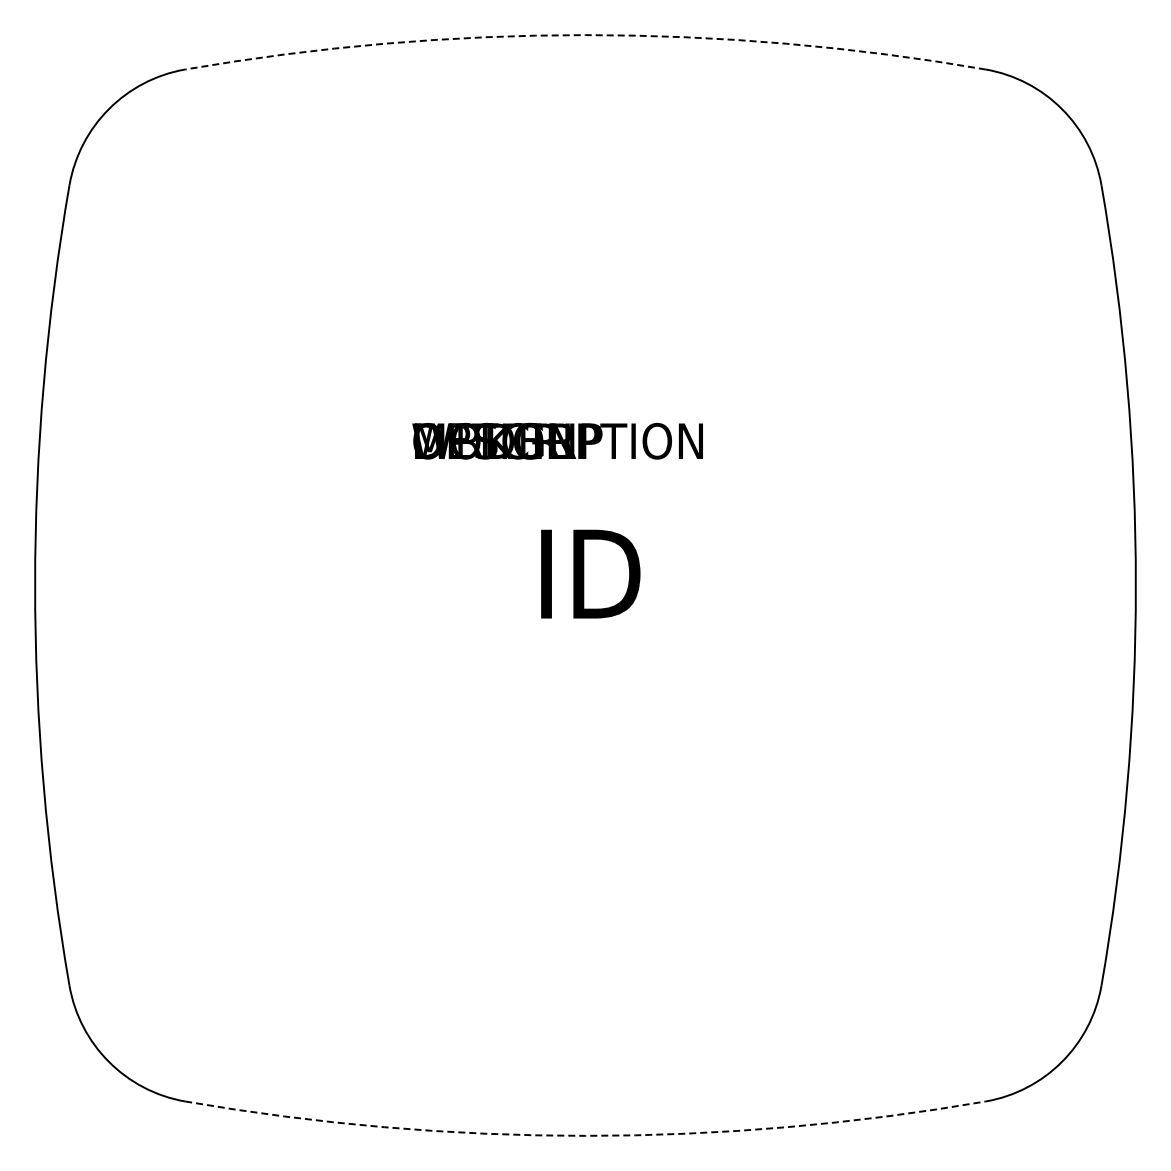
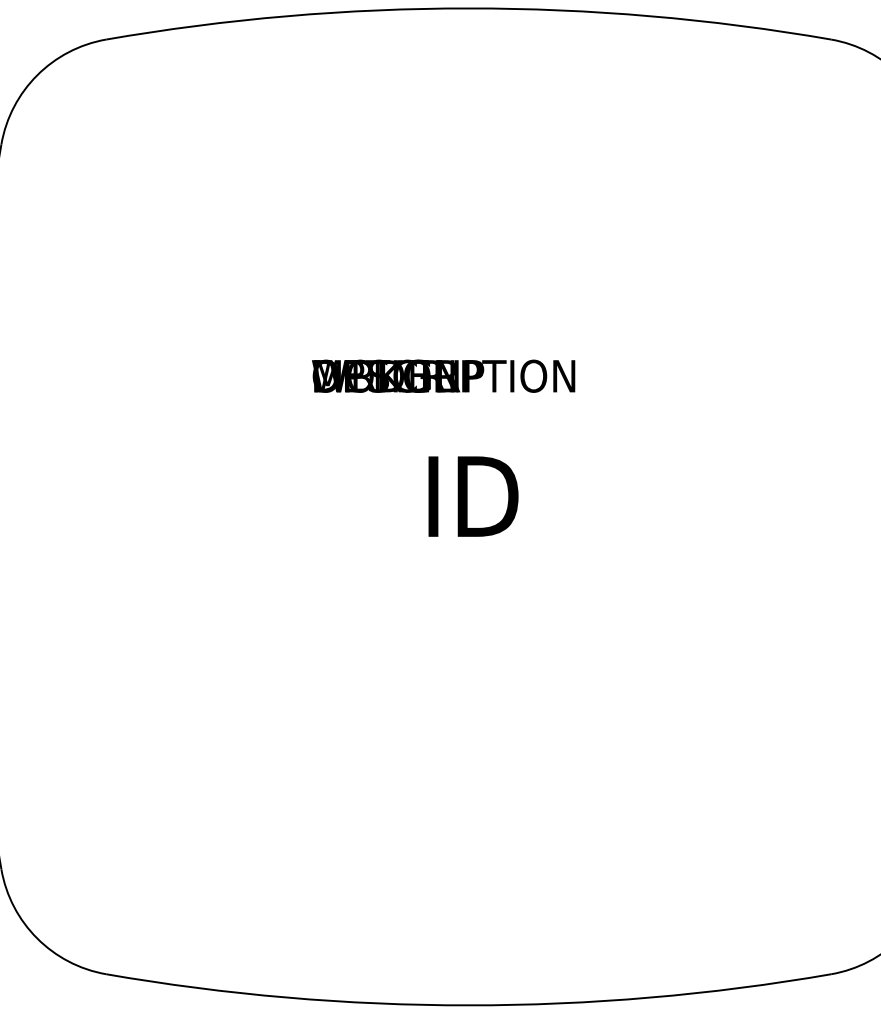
arc: (585, 35) -> (468, 8), dashed -> solid
arc: (585, 1135) -> (468, 1005), dashed -> solid

